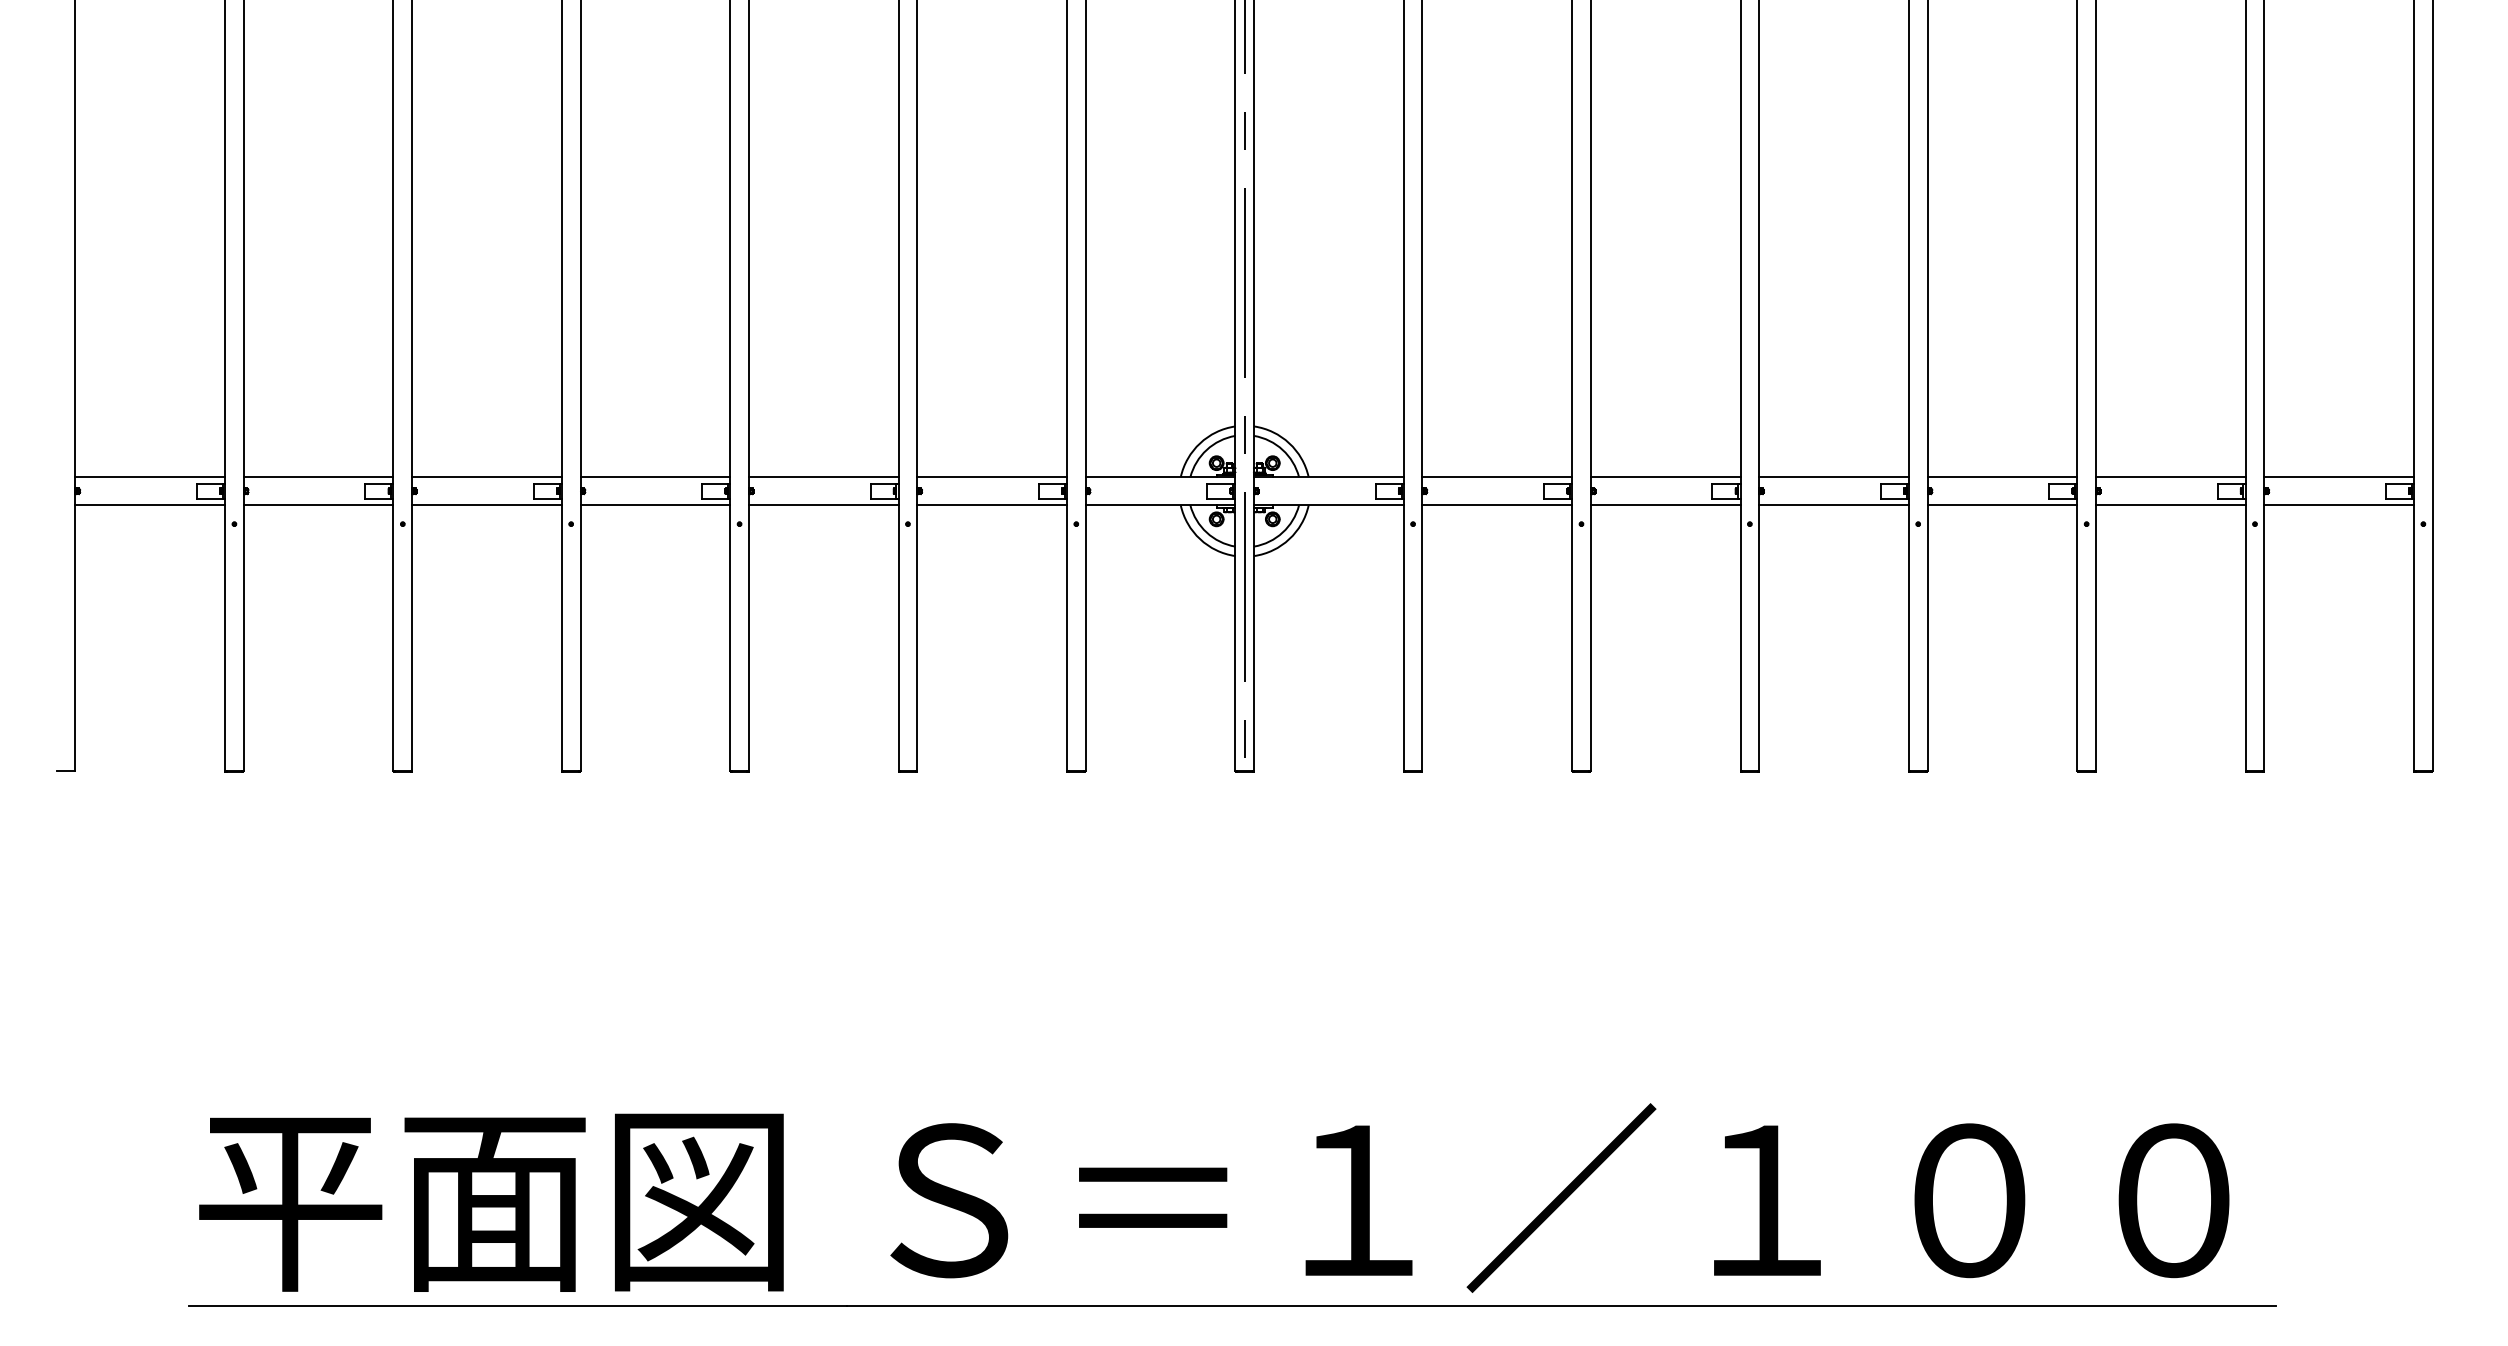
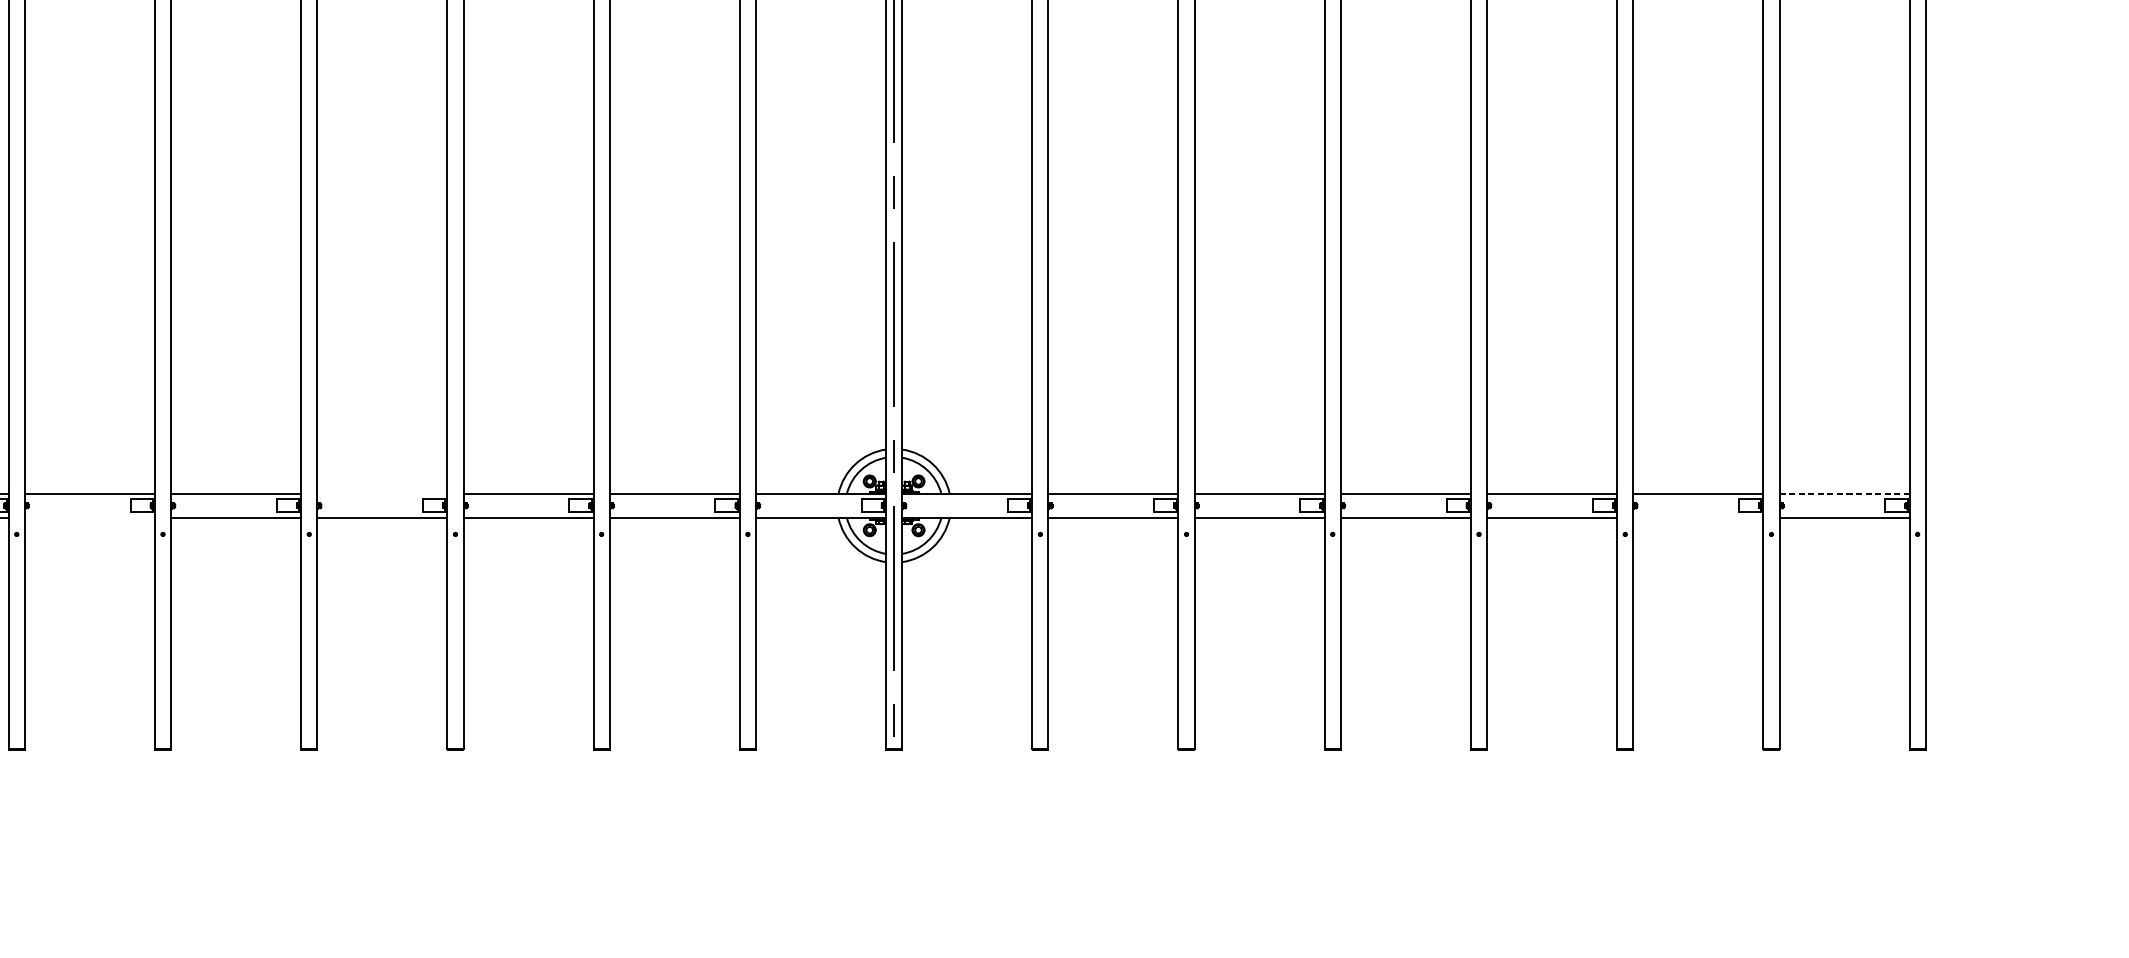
line: (655, 477) -> (382, 493), removed
line: (2339, 477) -> (1844, 493), solid -> dashed
line: (318, 505) -> (89, 518), removed
line: (2170, 505) -> (1698, 518), removed

